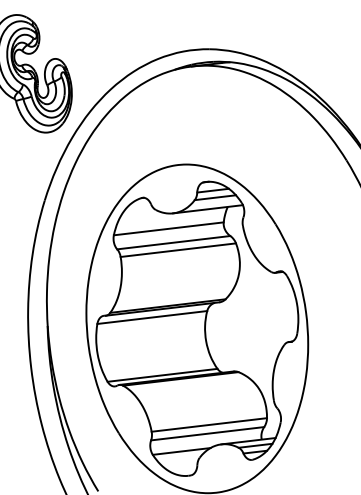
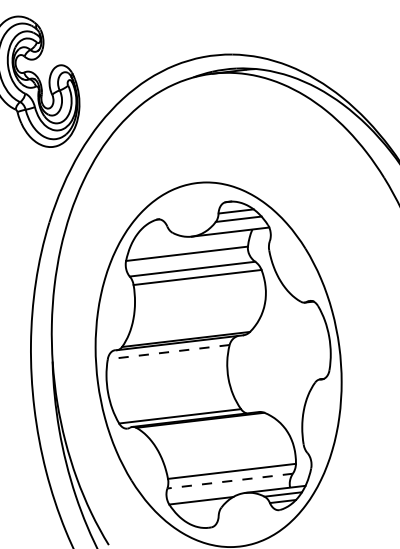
line: (152, 317) -> (168, 352), solid -> dashed
line: (207, 434) -> (229, 481), solid -> dashed

